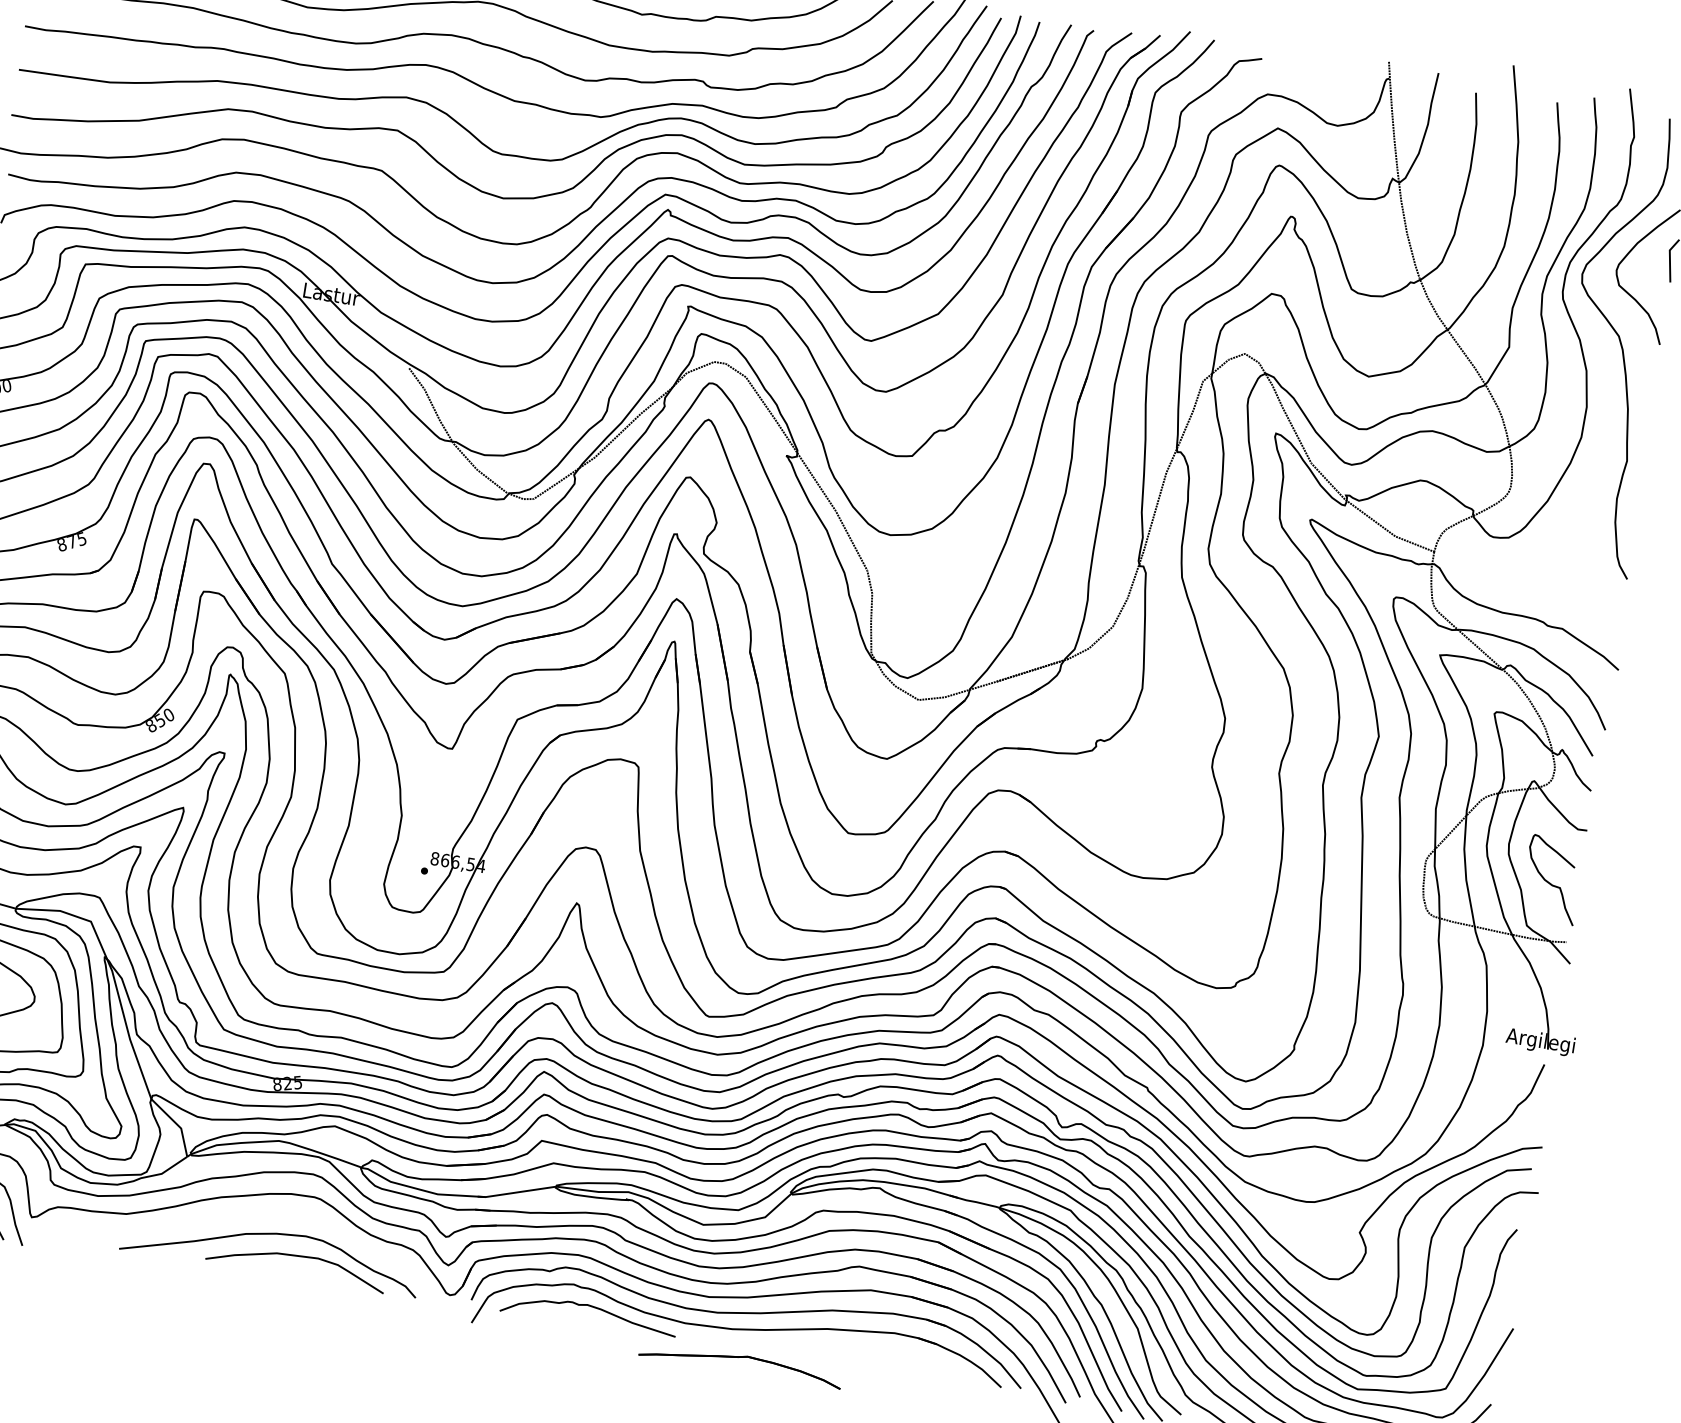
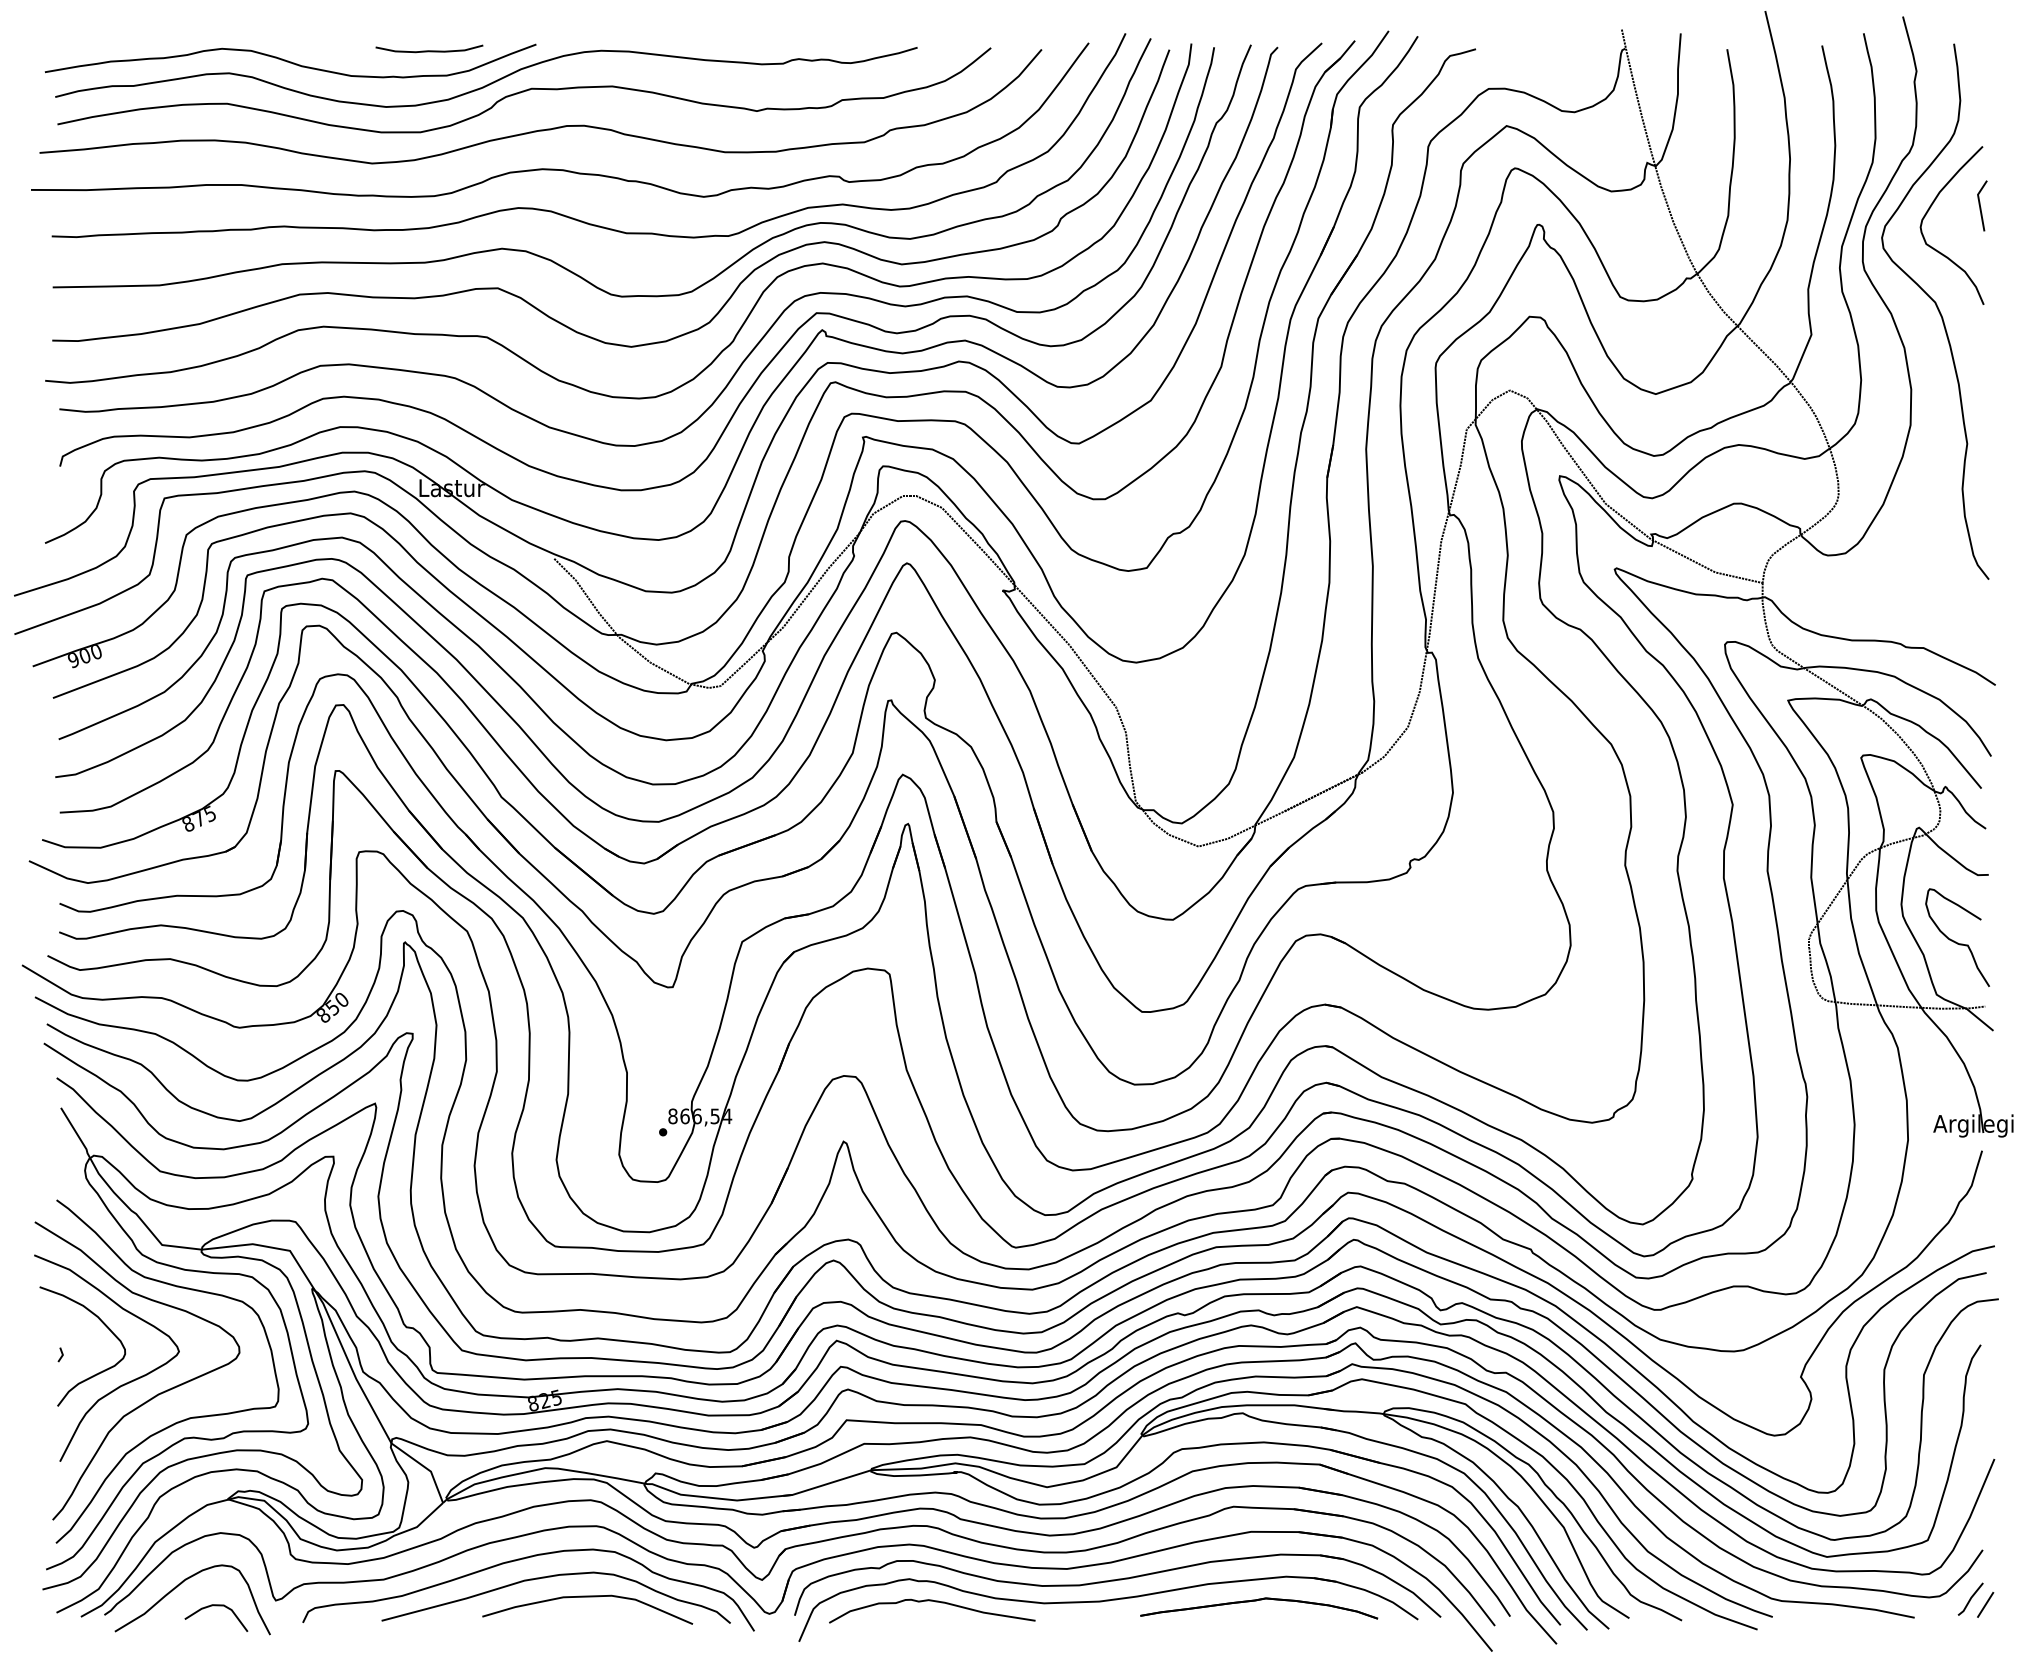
curve: (248, 1215) -> (524, 1559), added
part: (739, 1358) -> (1256, 1601), moved

